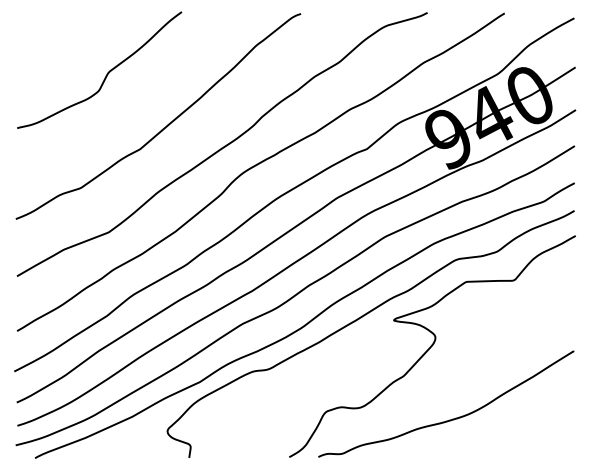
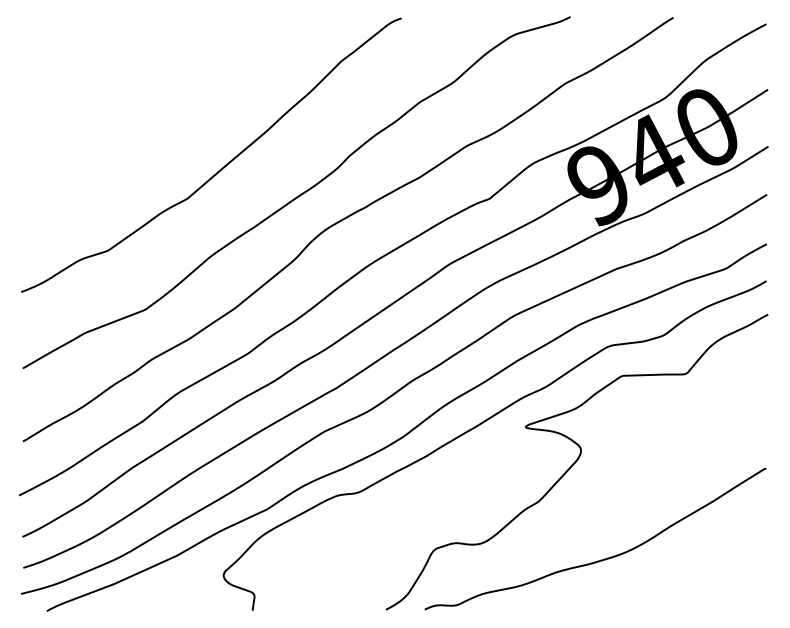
curve: (105, 75) -> (140, 100), removed

